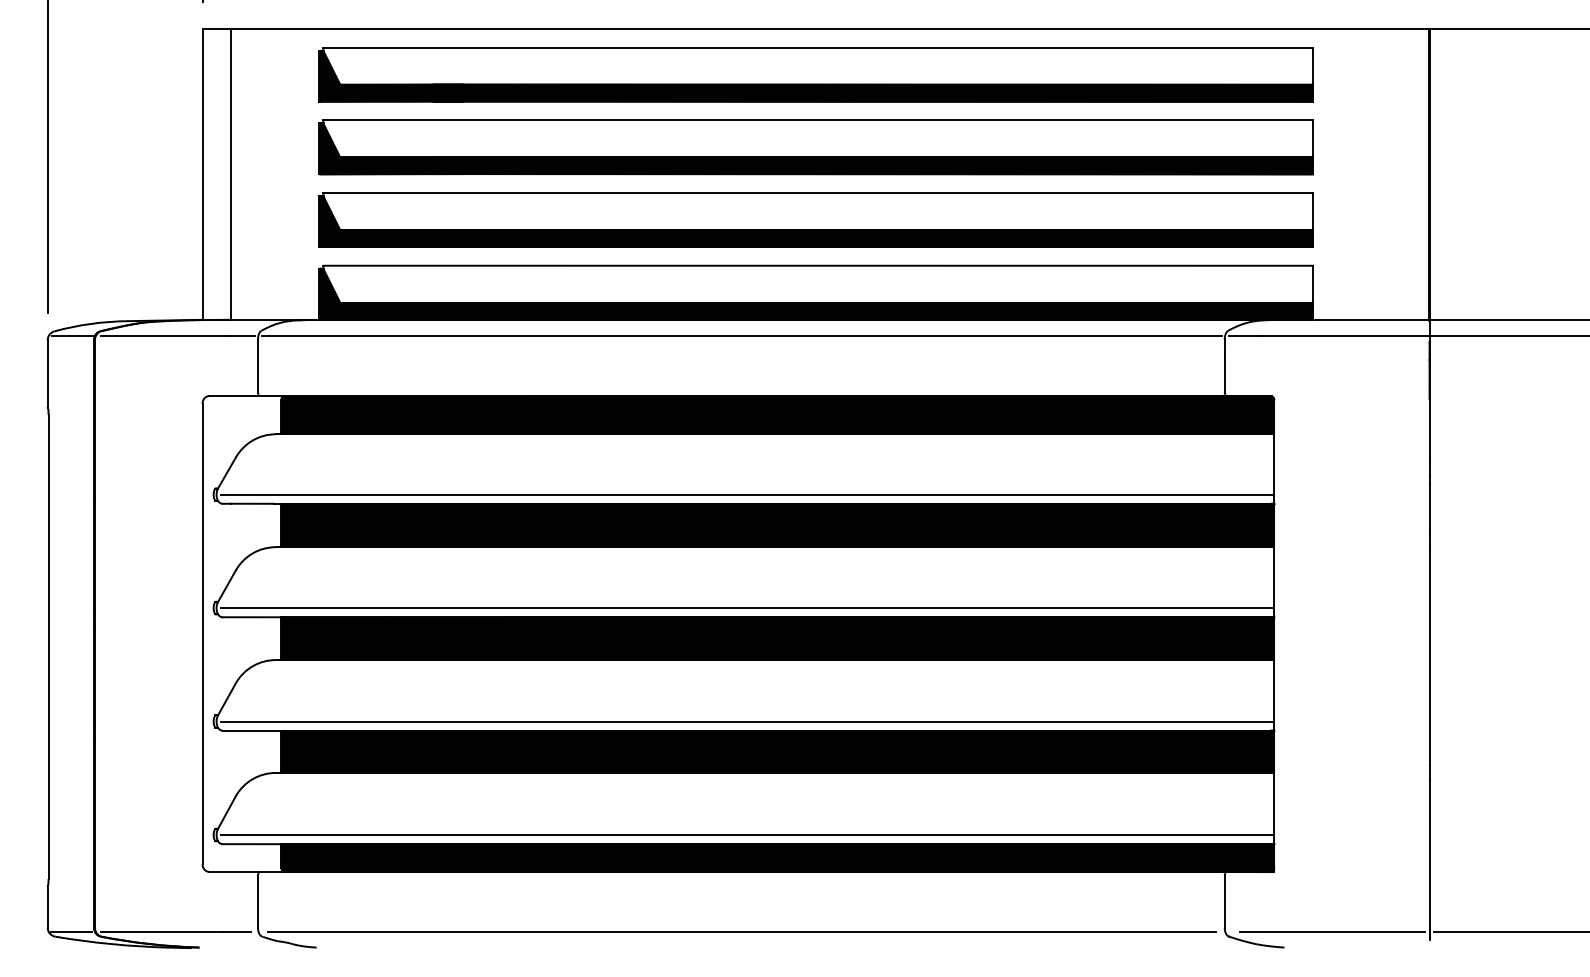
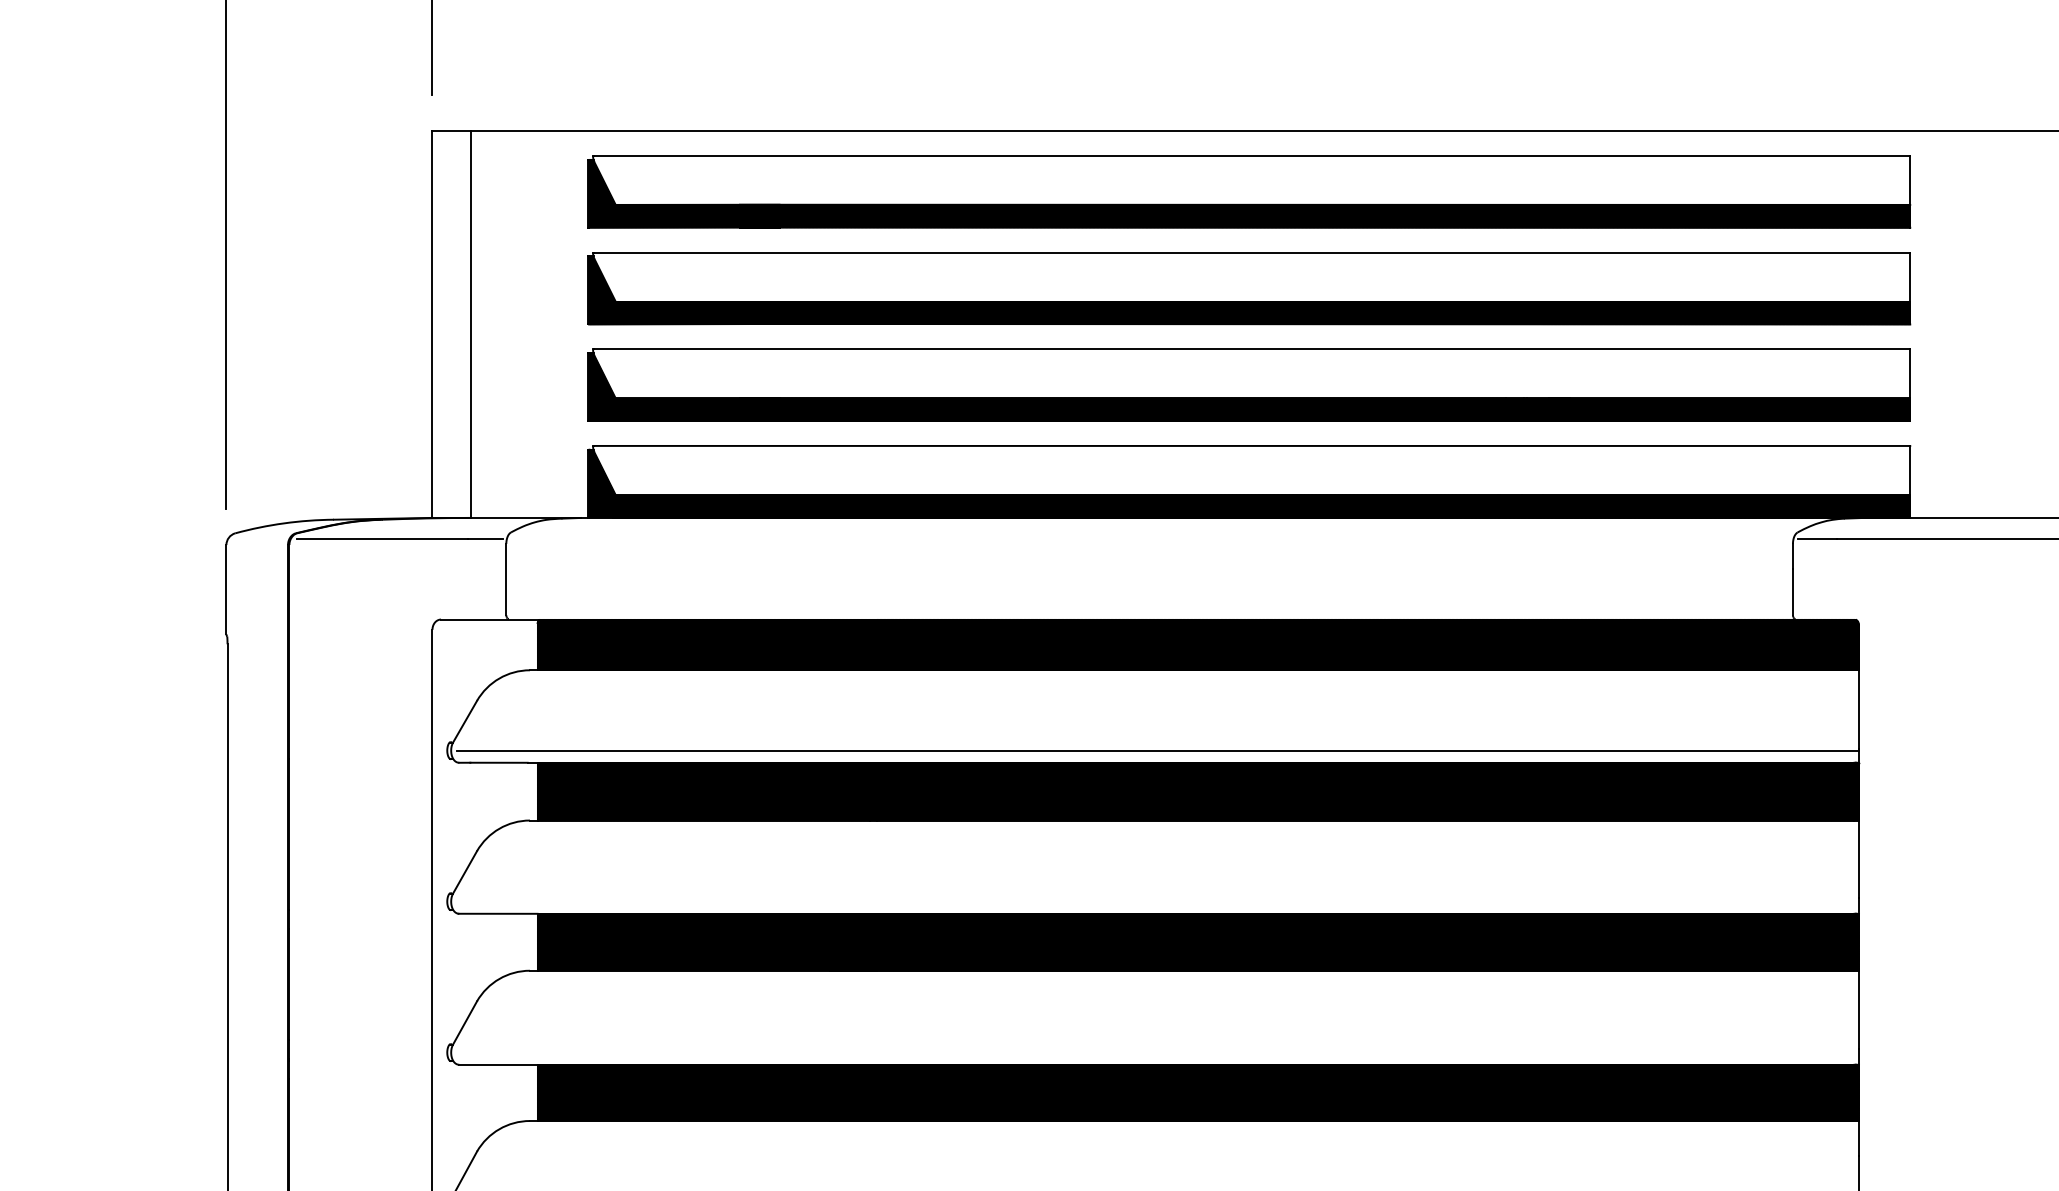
line: (72, 335) -> (259, 538), removed
line: (742, 335) -> (1151, 538), removed
line: (747, 608) -> (1157, 902), removed
line: (747, 721) -> (1157, 1052), removed

